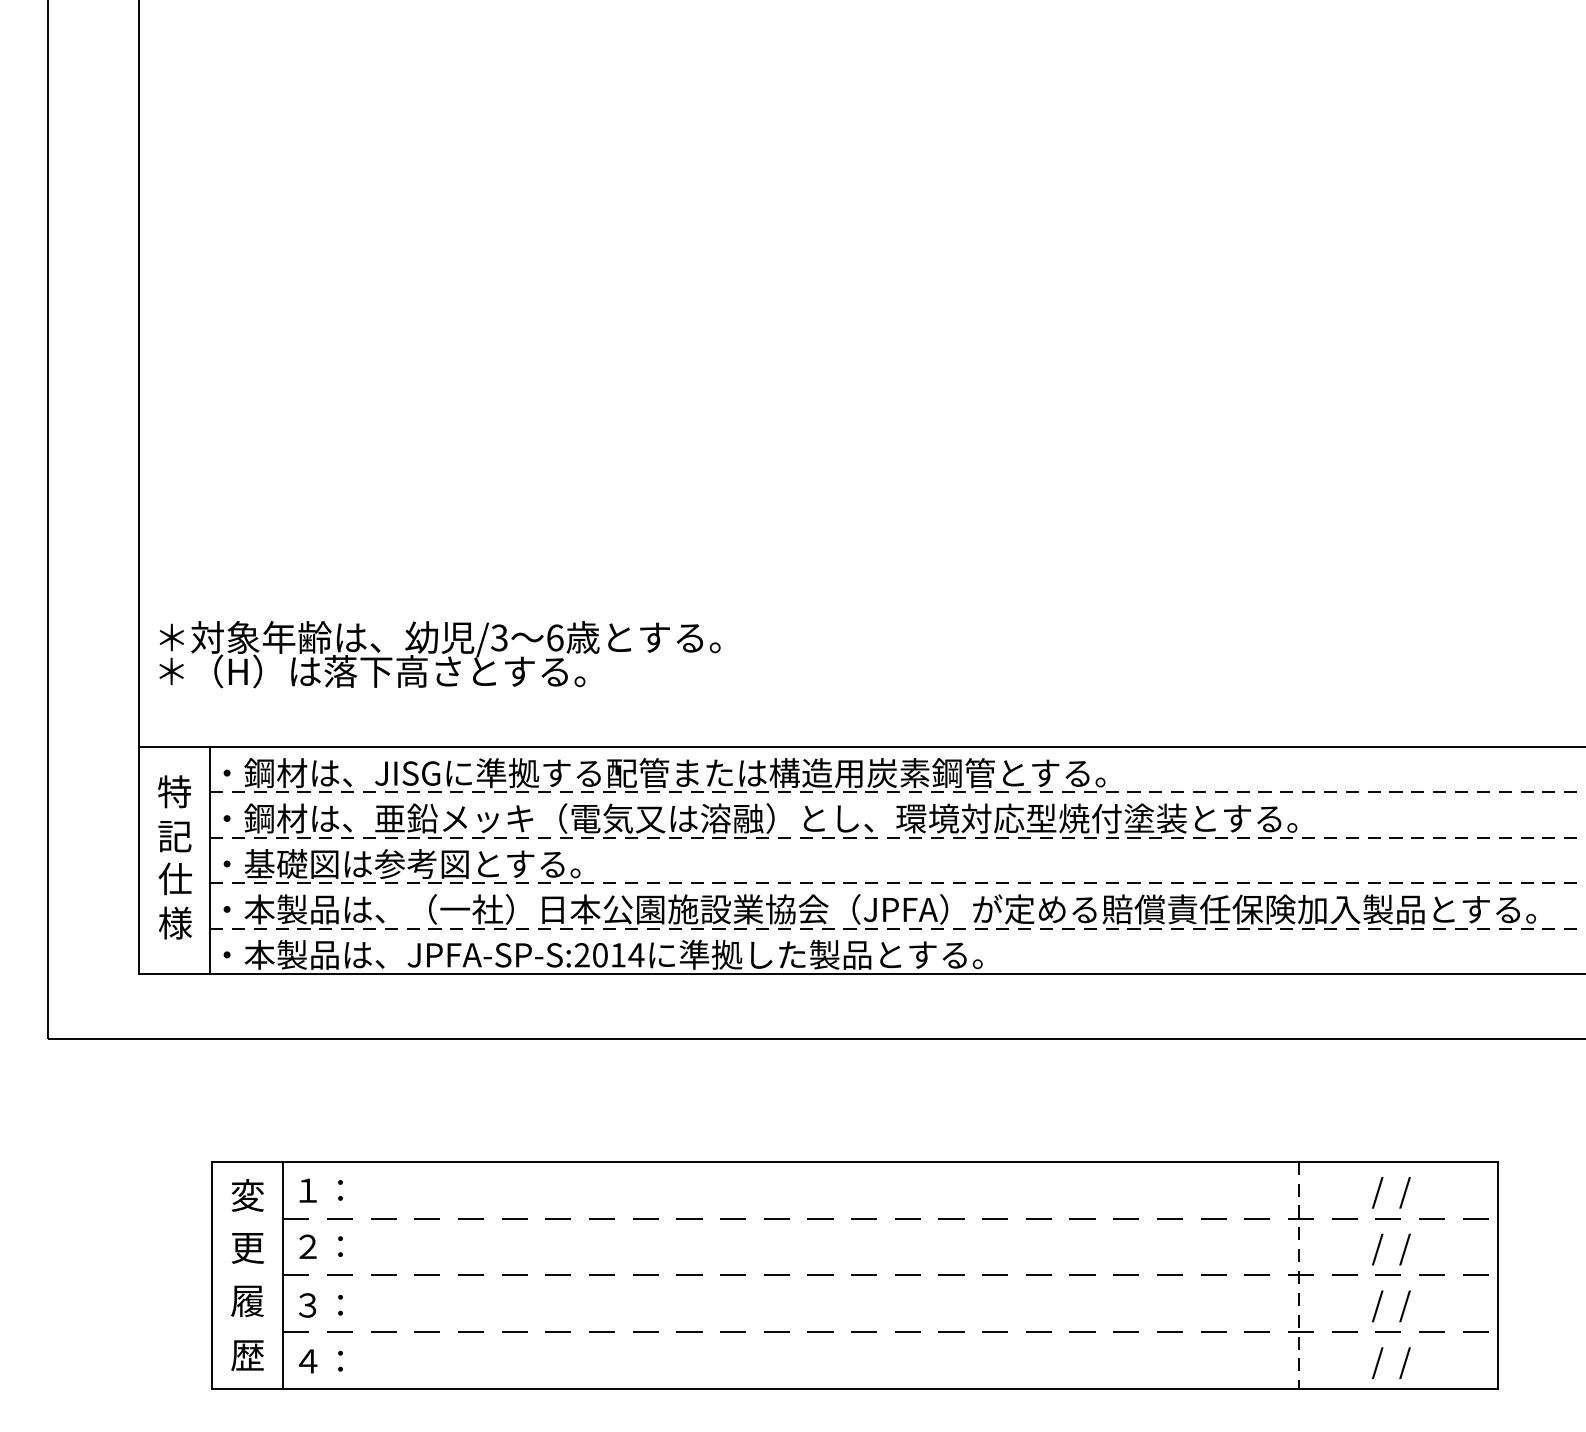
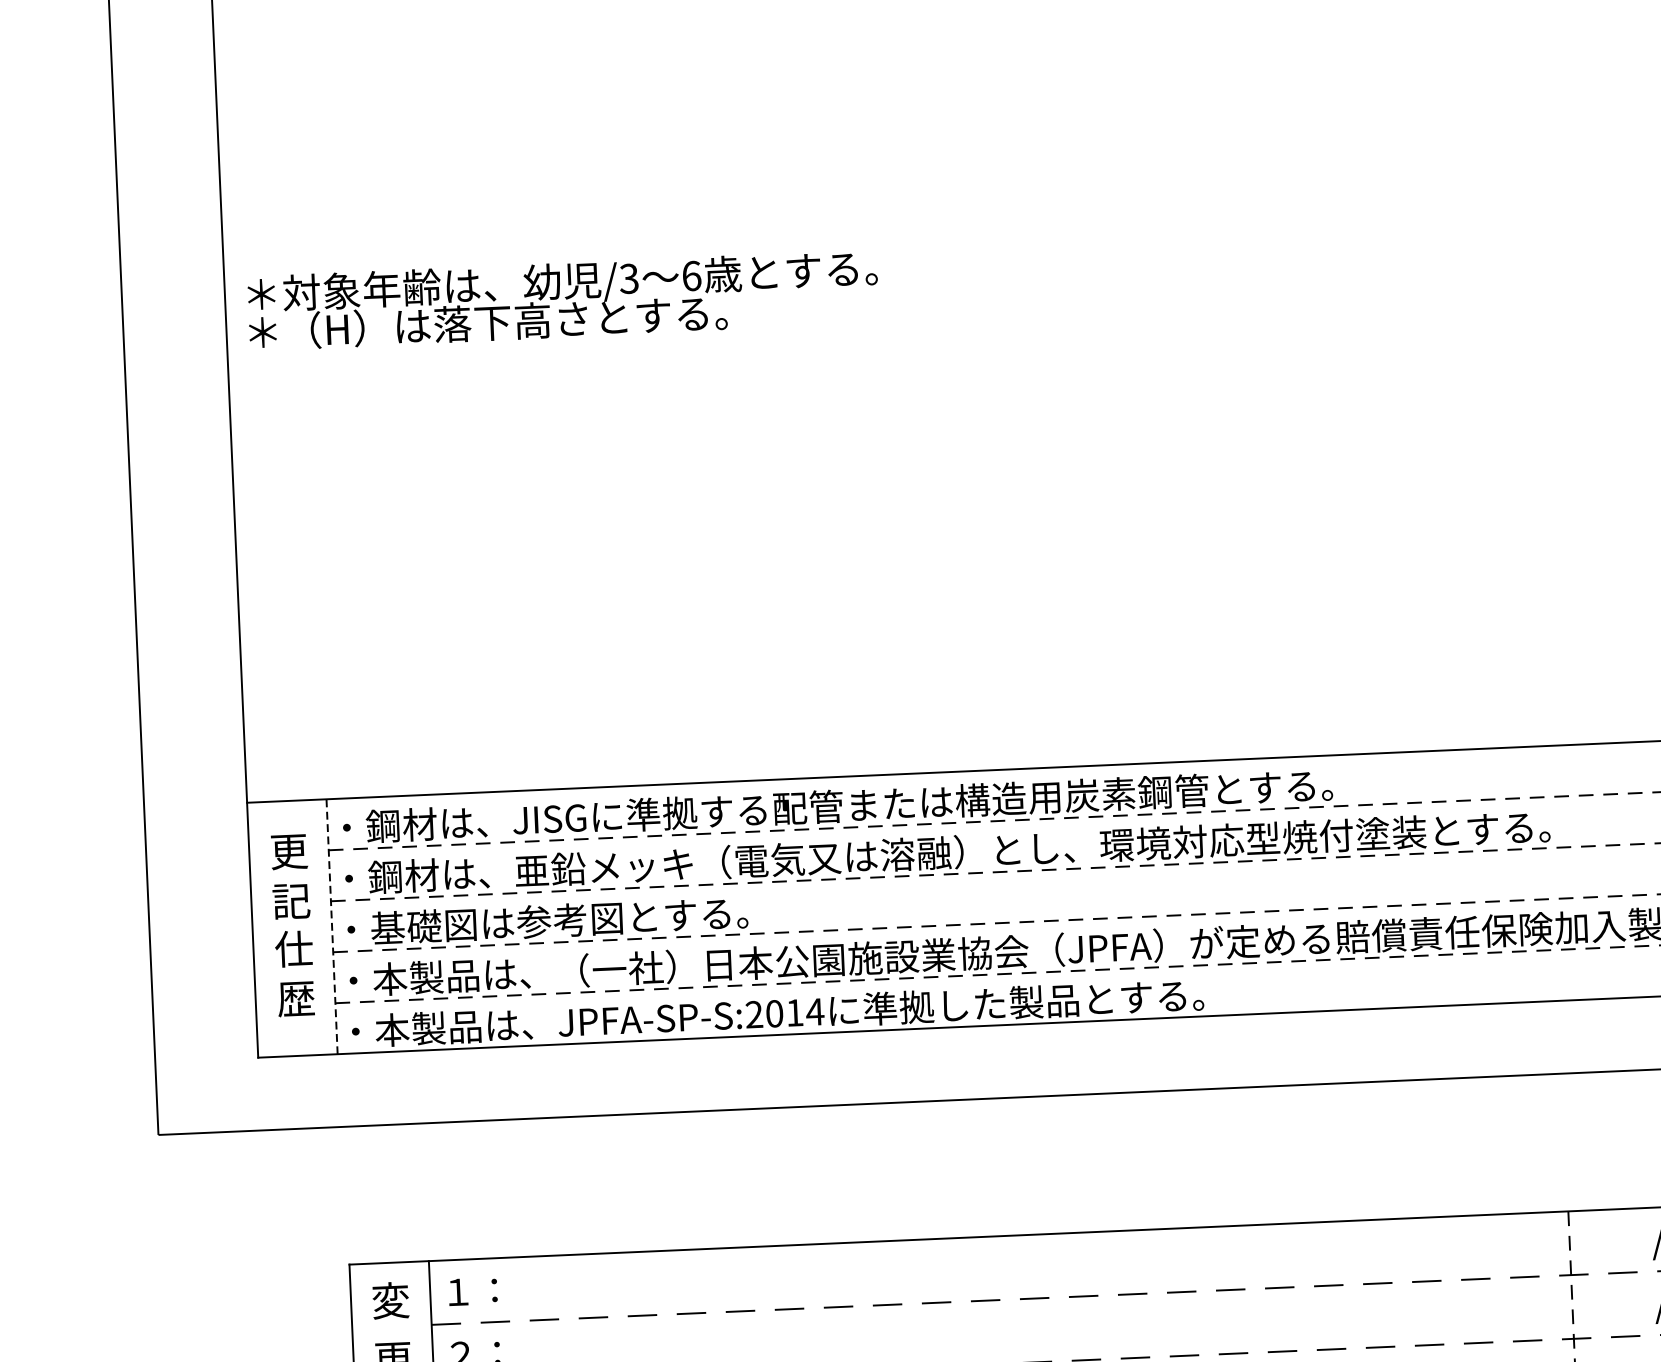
text: (439, 654) -> (562, 300), moved
text: (174, 791) -> (288, 850), 特 -> 更
line: (210, 860) -> (332, 926), solid -> dashed
text: (174, 922) -> (295, 997), 様 -> 歴

